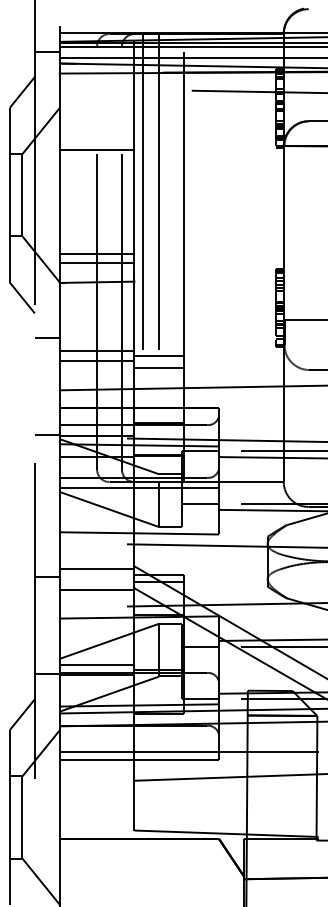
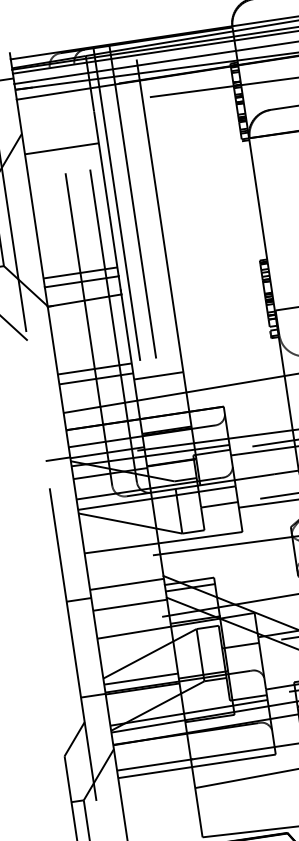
line: (96, 149) -> (61, 148), moved
line: (46, 338) -> (42, 363), removed
line: (159, 355) -> (157, 363), removed

